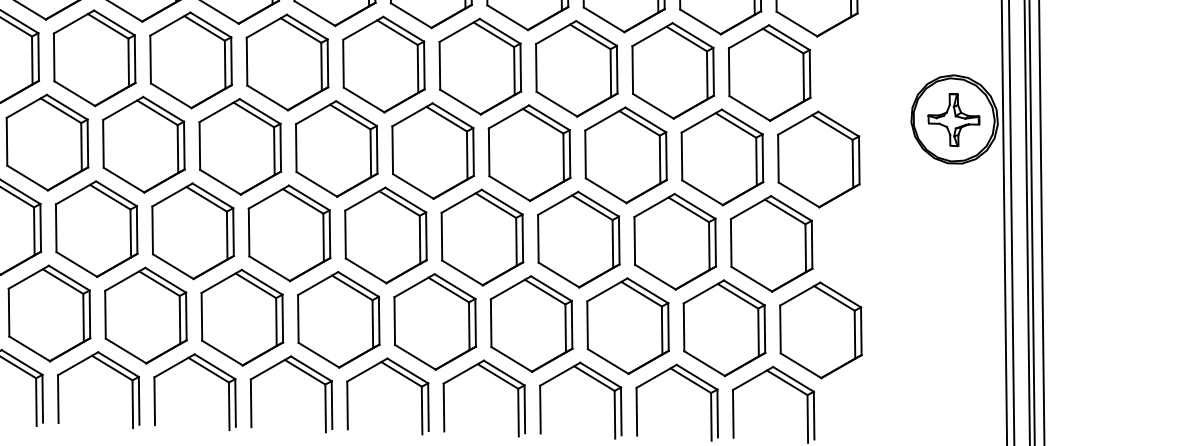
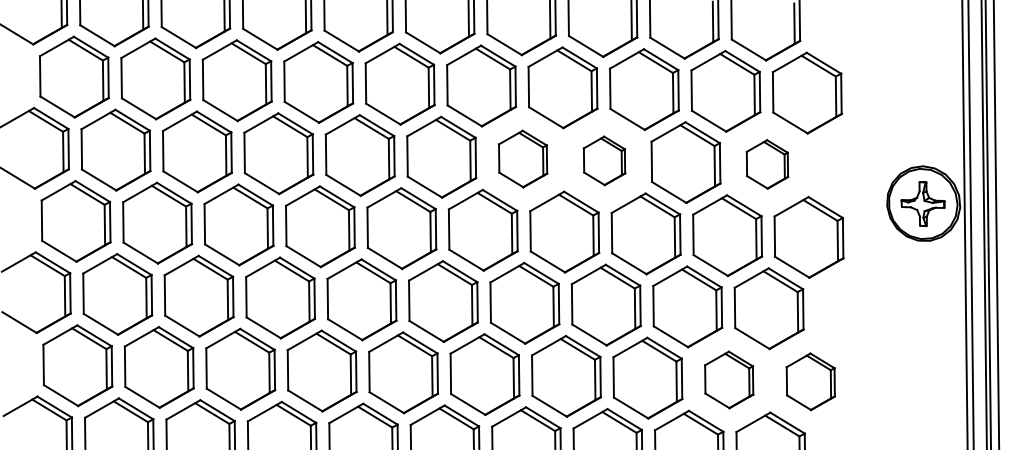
part: (479, 66) -> (522, 158), size x0.7
part: (576, 68) -> (604, 160), size x0.6
part: (769, 73) -> (767, 164), size x0.6
part: (723, 327) -> (728, 379), size x0.7
part: (820, 330) -> (810, 381), size x0.7

